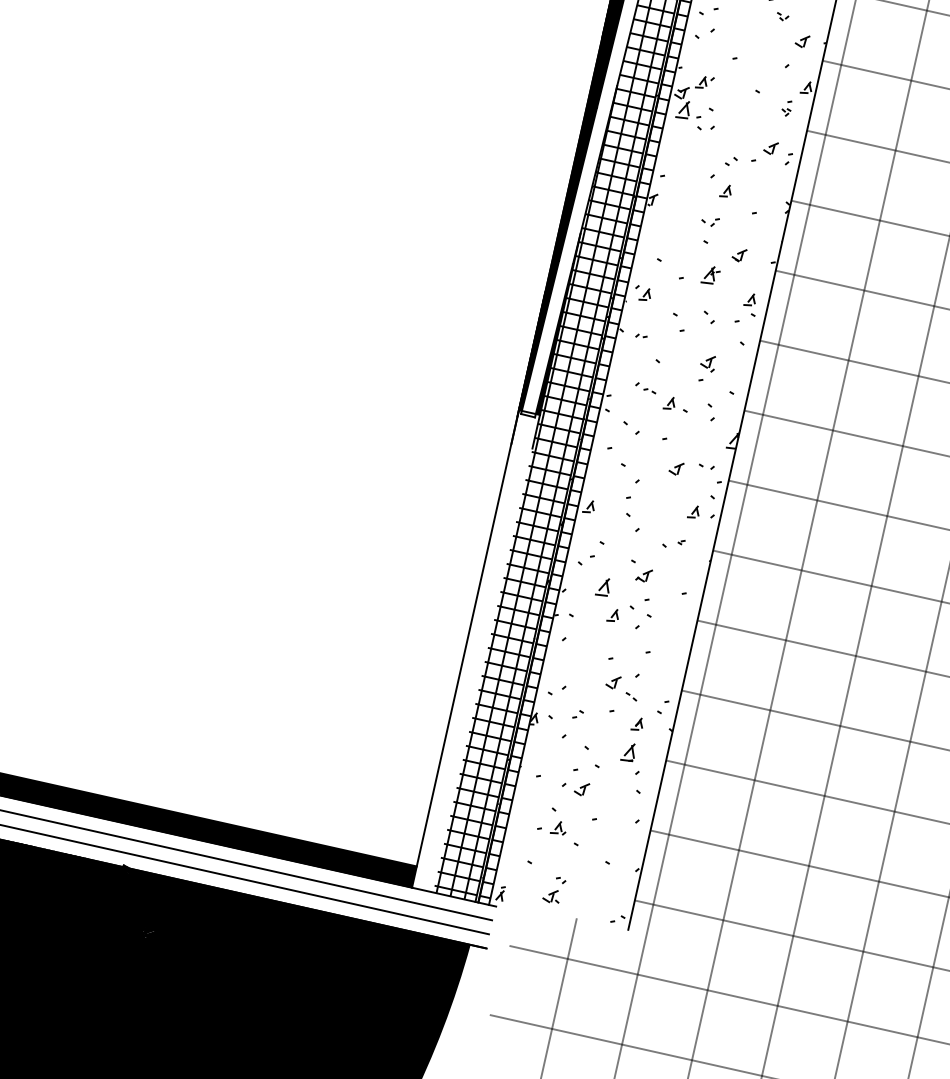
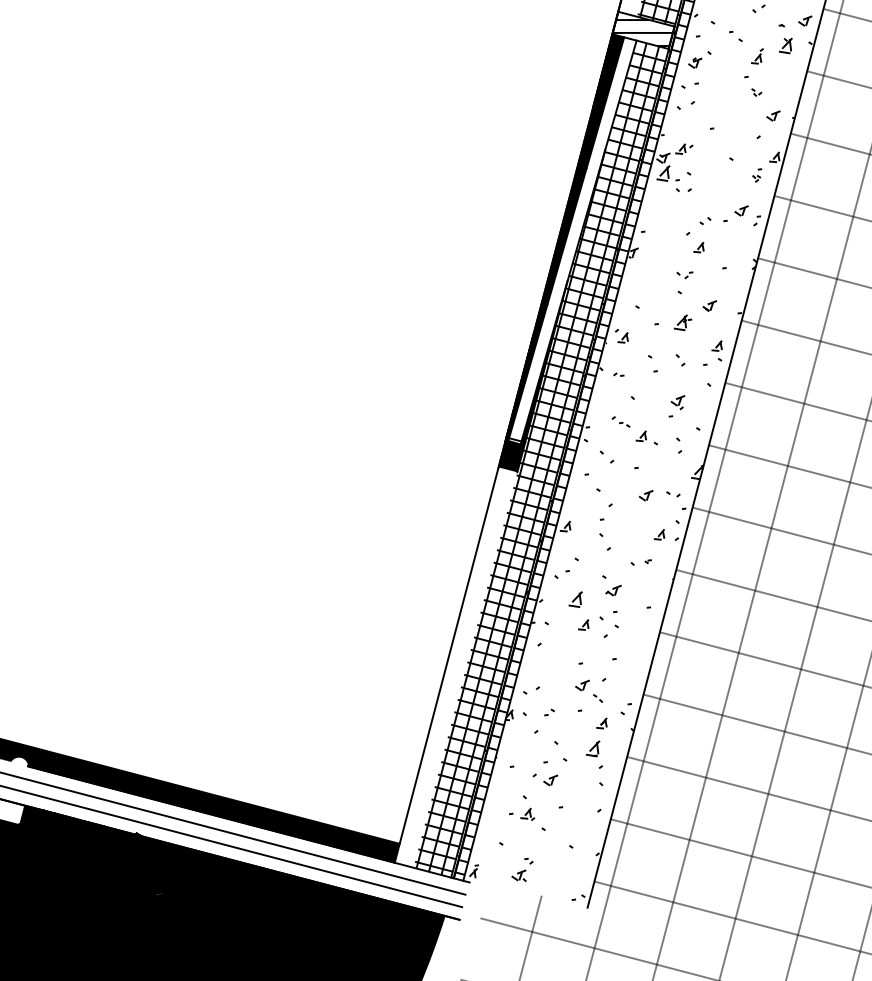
fill: (525, 428) -> (511, 454), added

